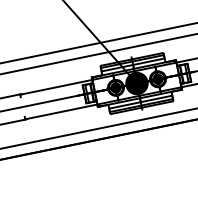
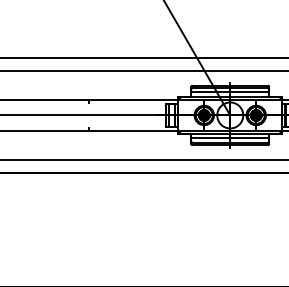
fill: (137, 83) -> (230, 115), removed

